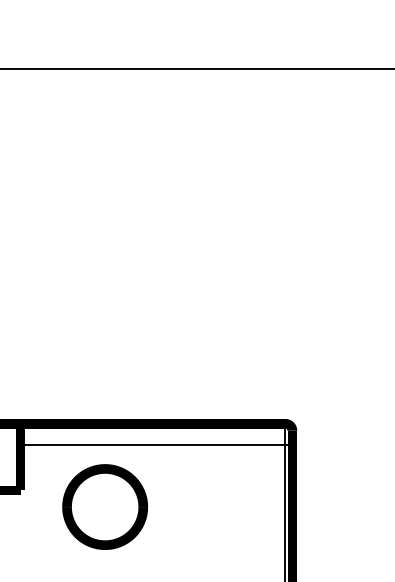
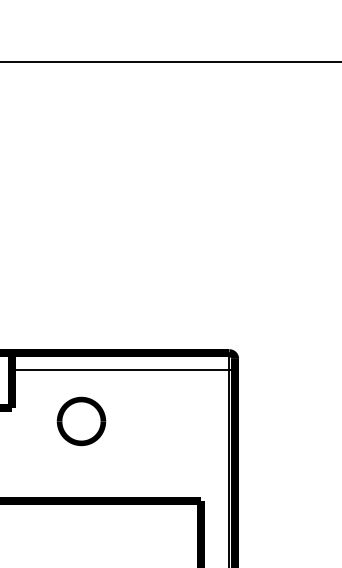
part: (105, 507) -> (81, 421), size x0.7

